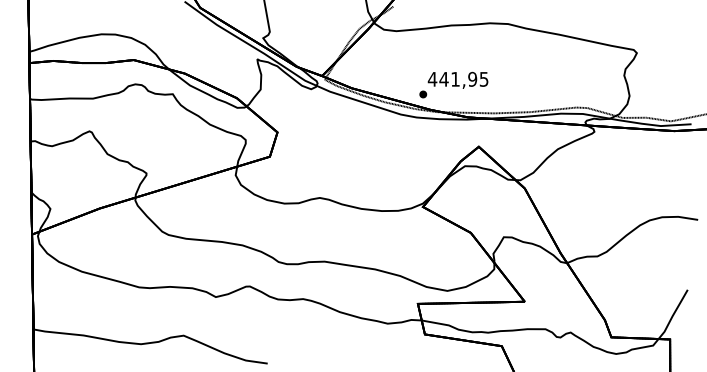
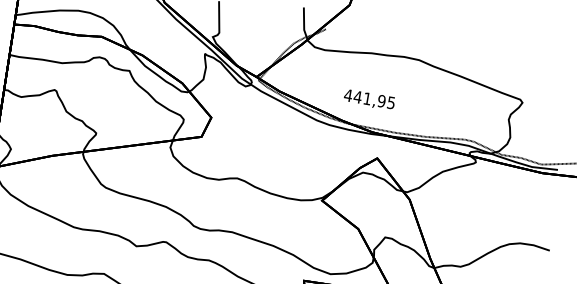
part: (423, 94) -> (338, 106), removed

